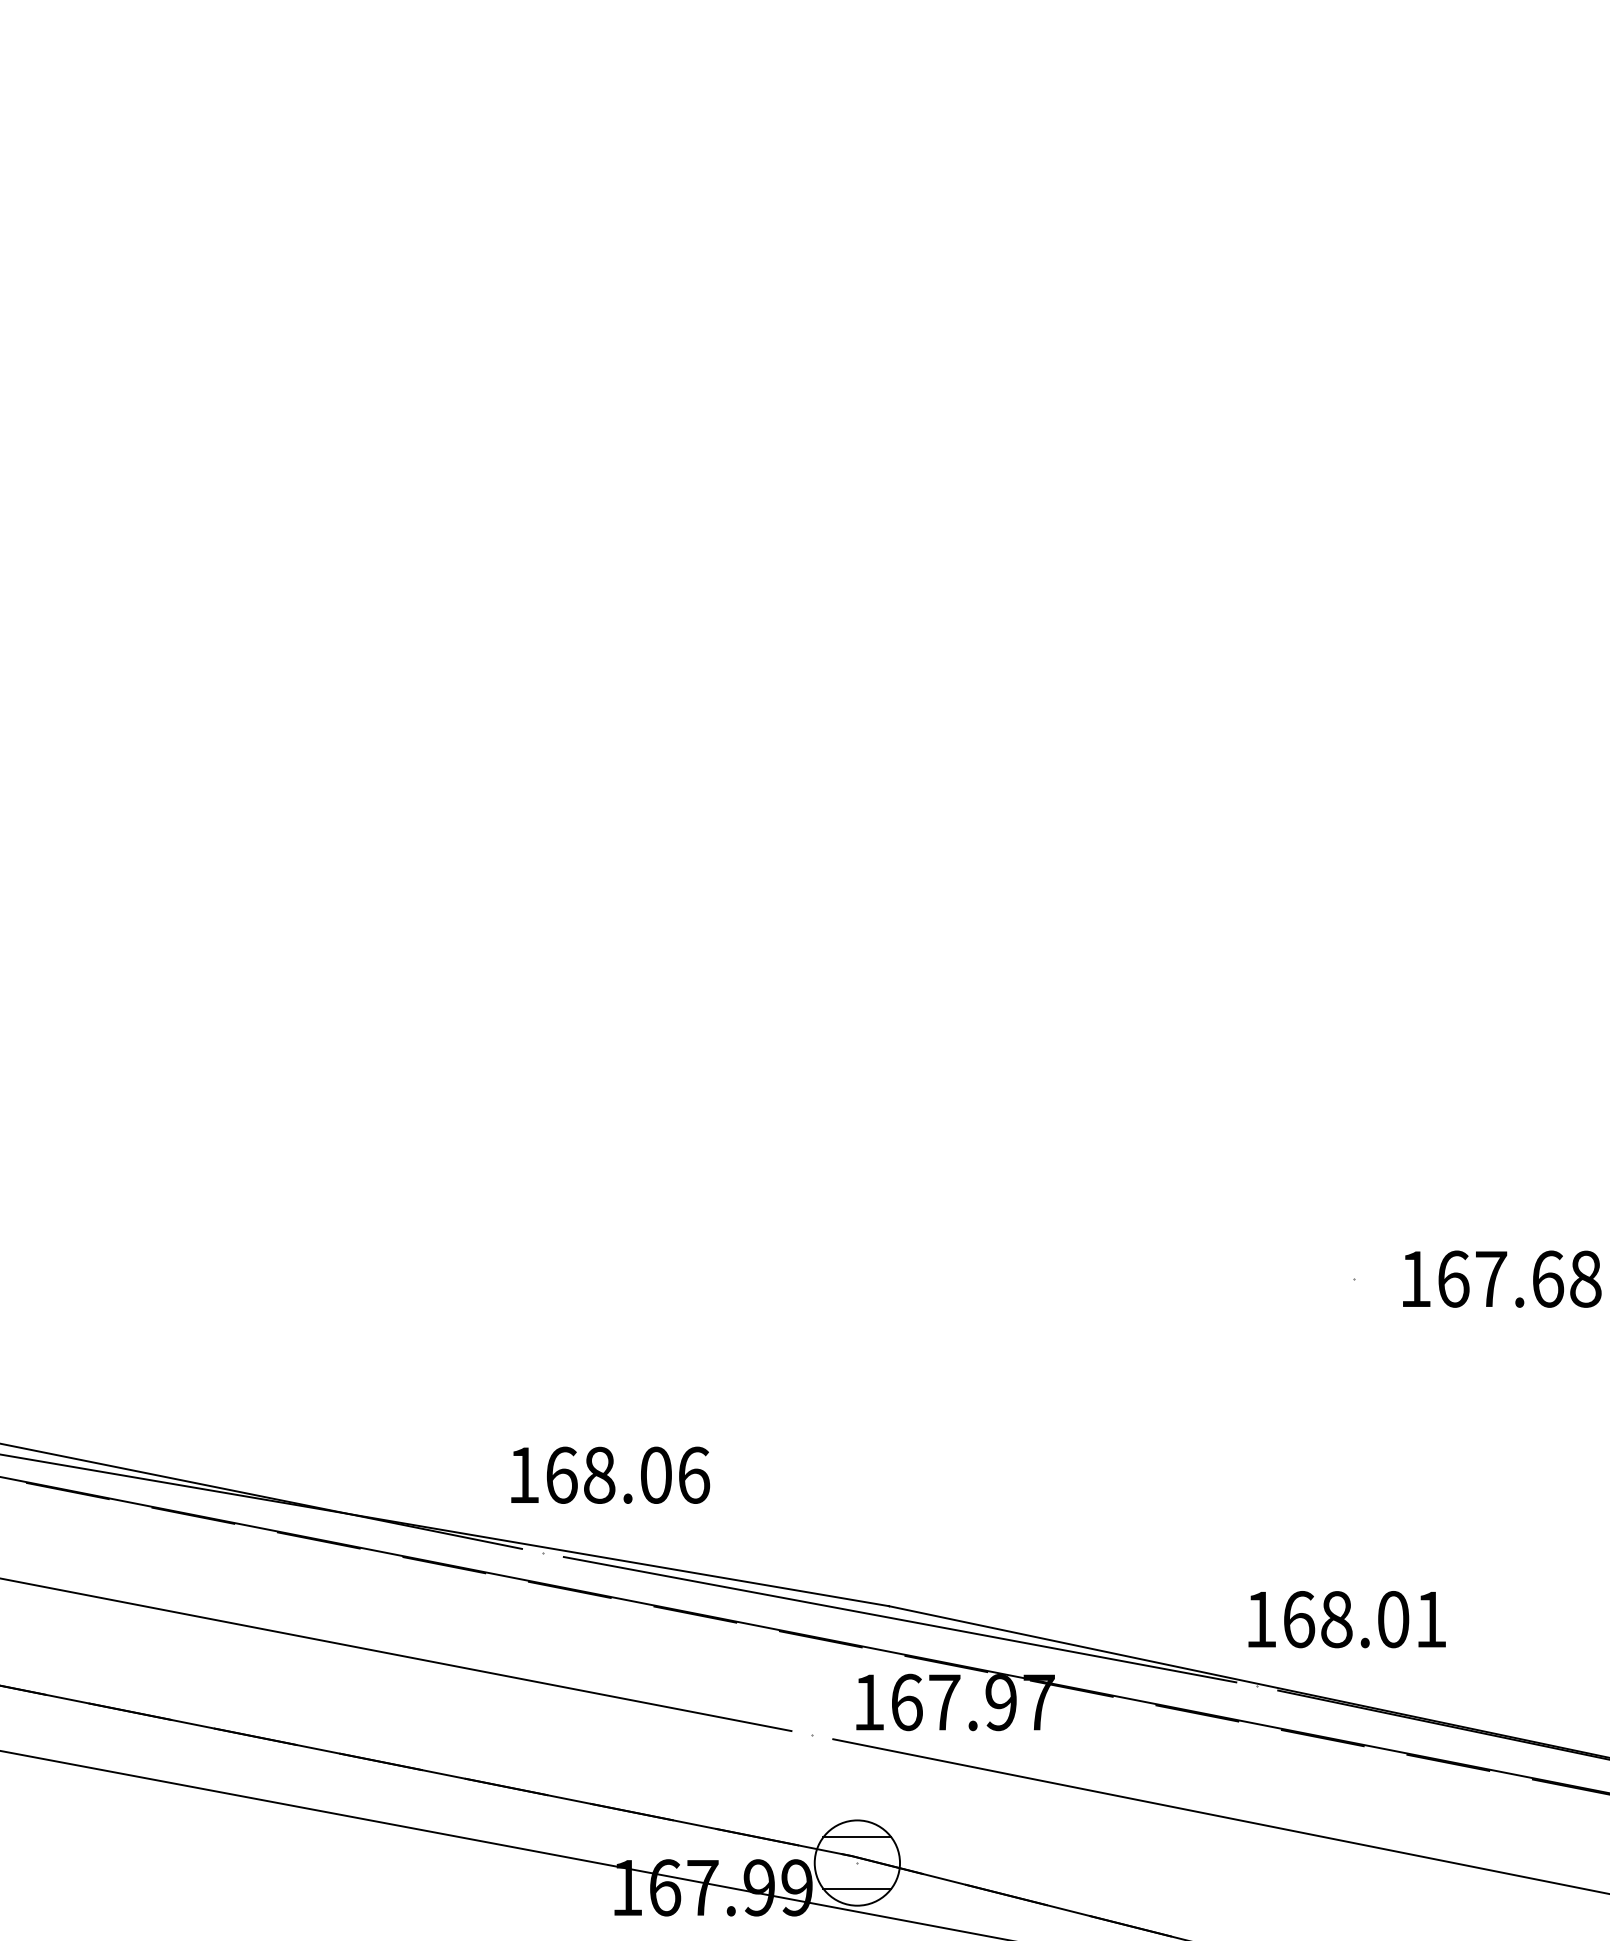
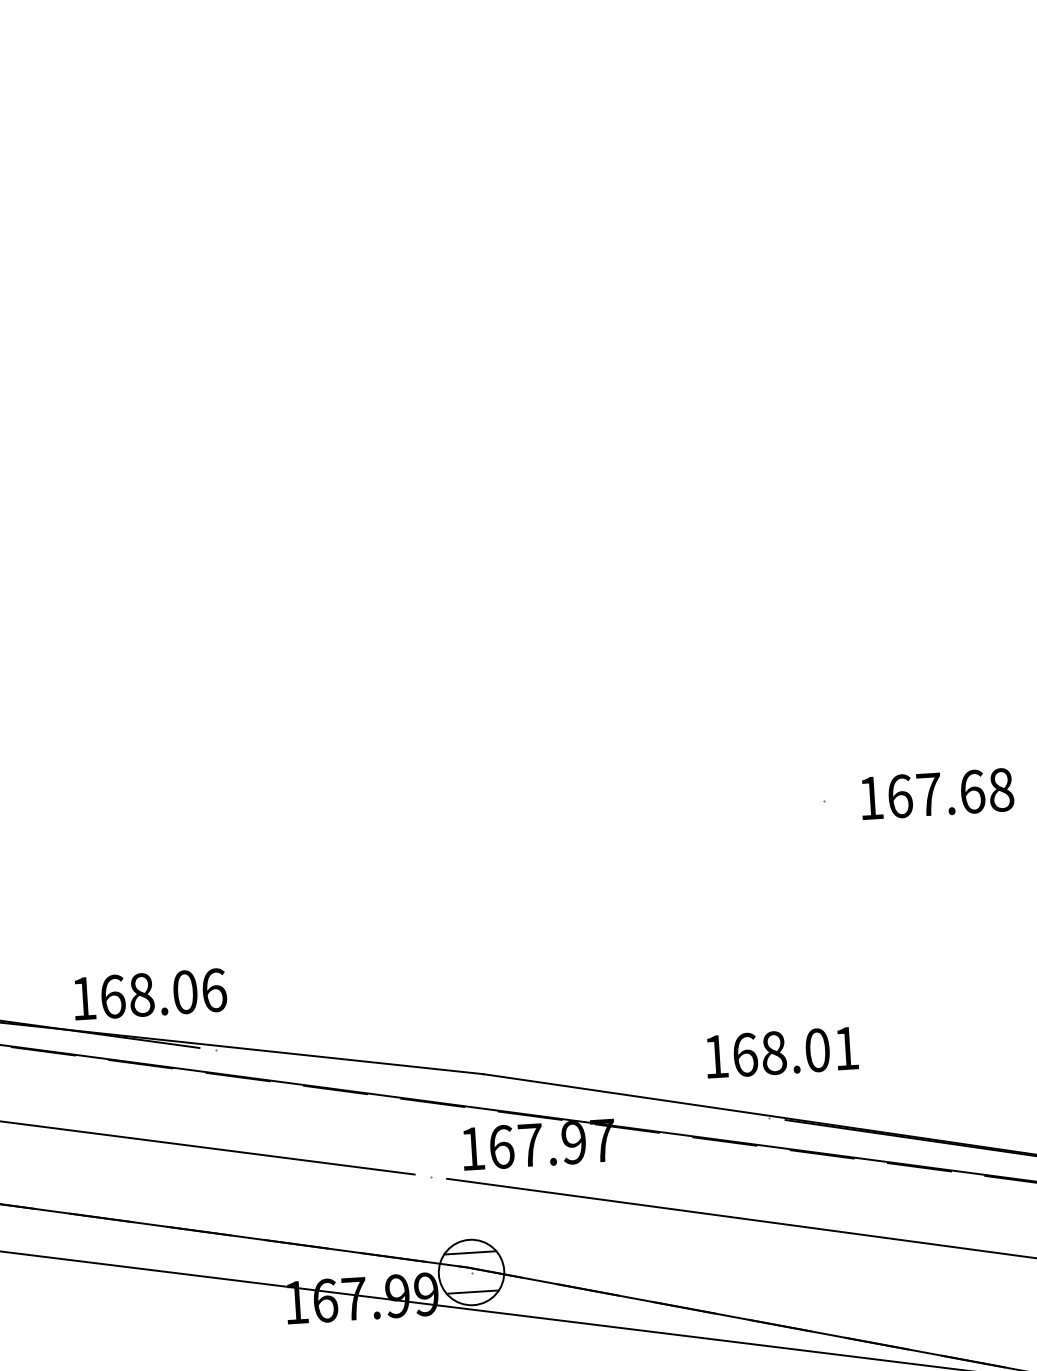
text: (610, 1474) -> (150, 993), moved
line: (899, 1619) -> (492, 1083), removed
text: (1346, 1619) -> (781, 1052), moved

